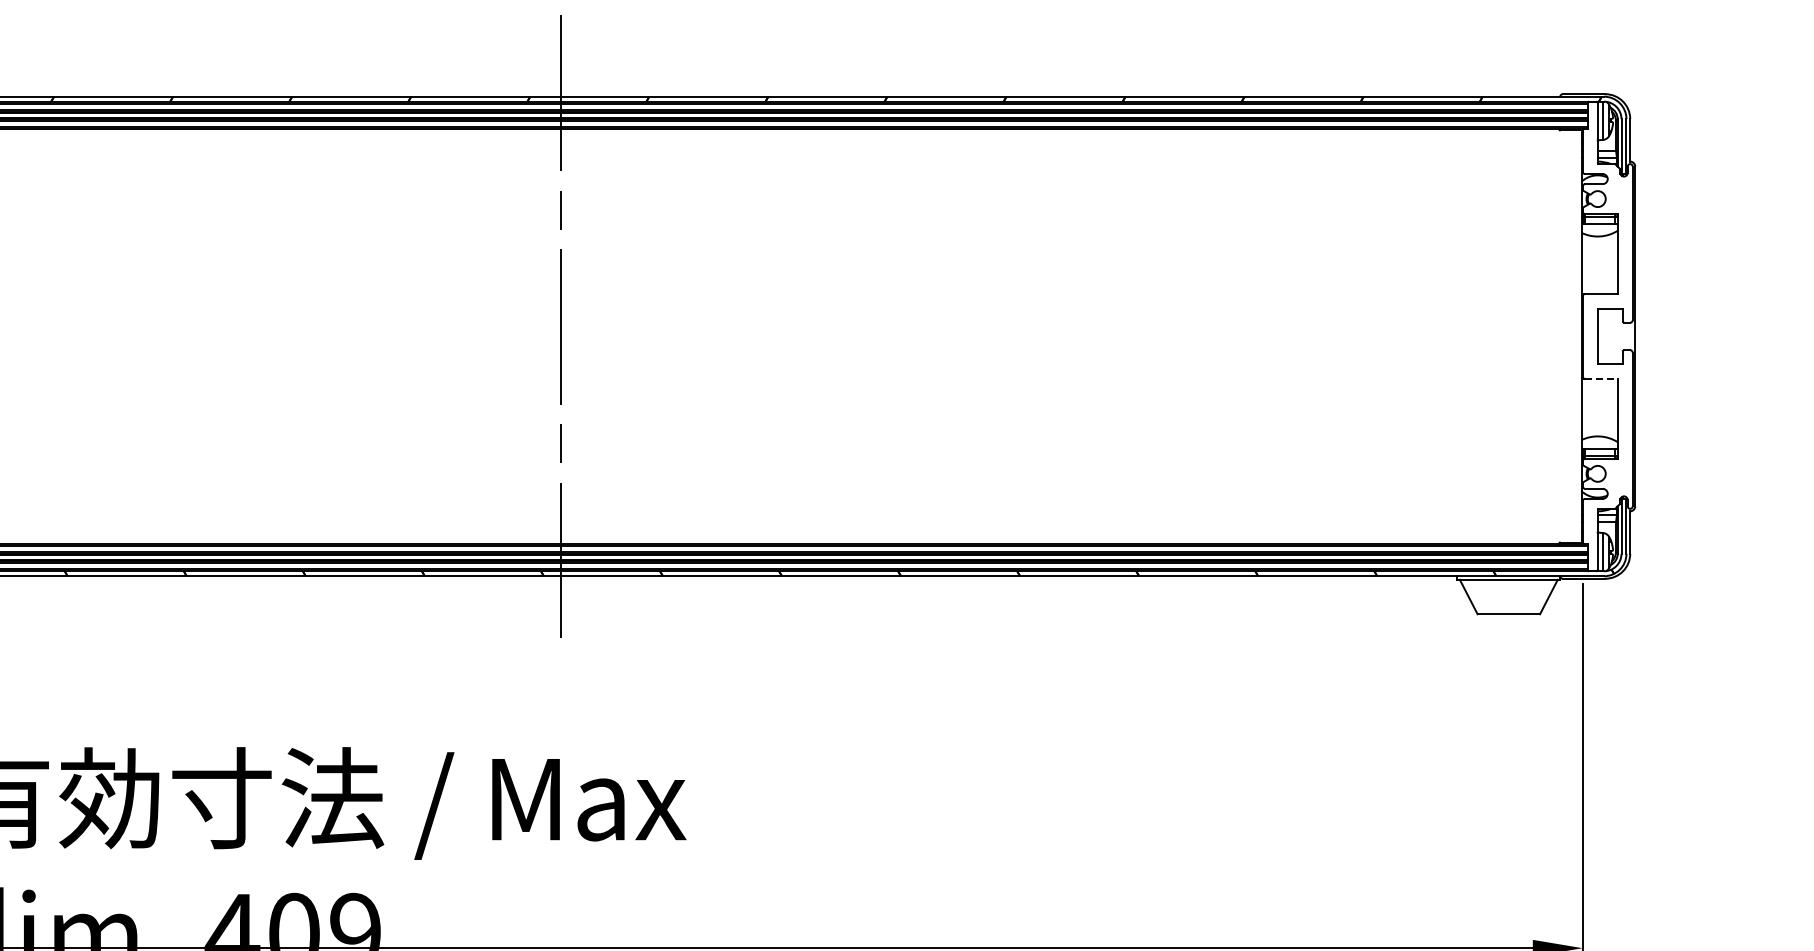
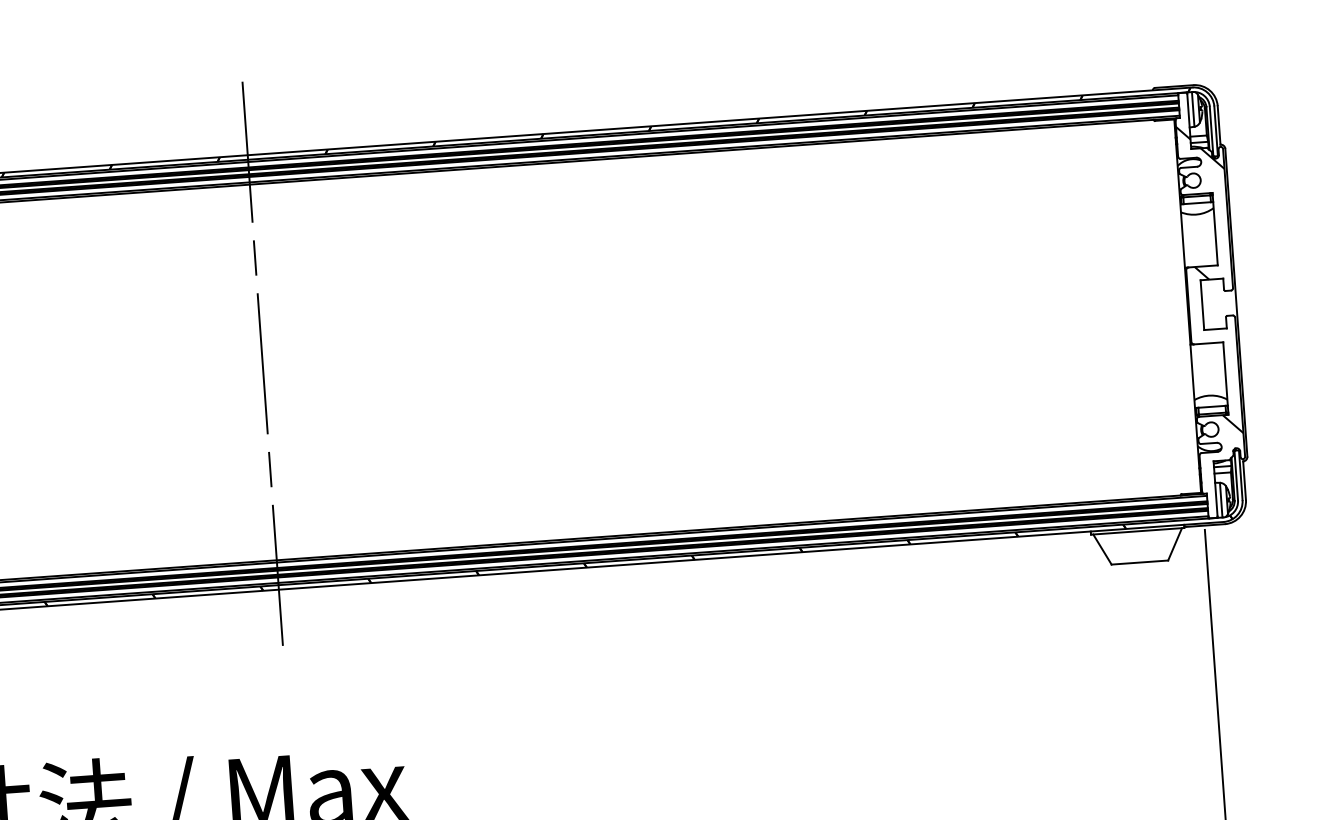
hatch: (1607, 309) -> (1209, 280), added
line: (1602, 378) -> (1209, 342), dashed -> solid

